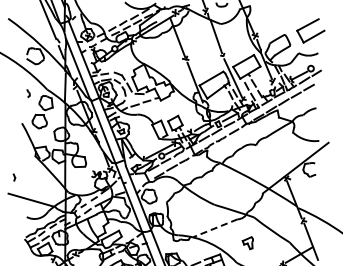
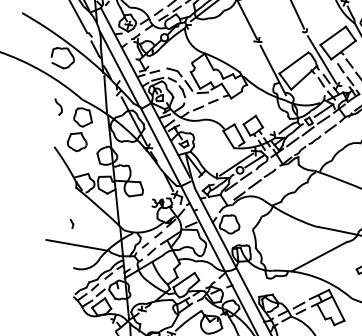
part: (28, 93) -> (58, 107), size x1.67
part: (14, 177) -> (72, 223), moved
line: (215, 228) -> (319, 256), dashed -> solid

